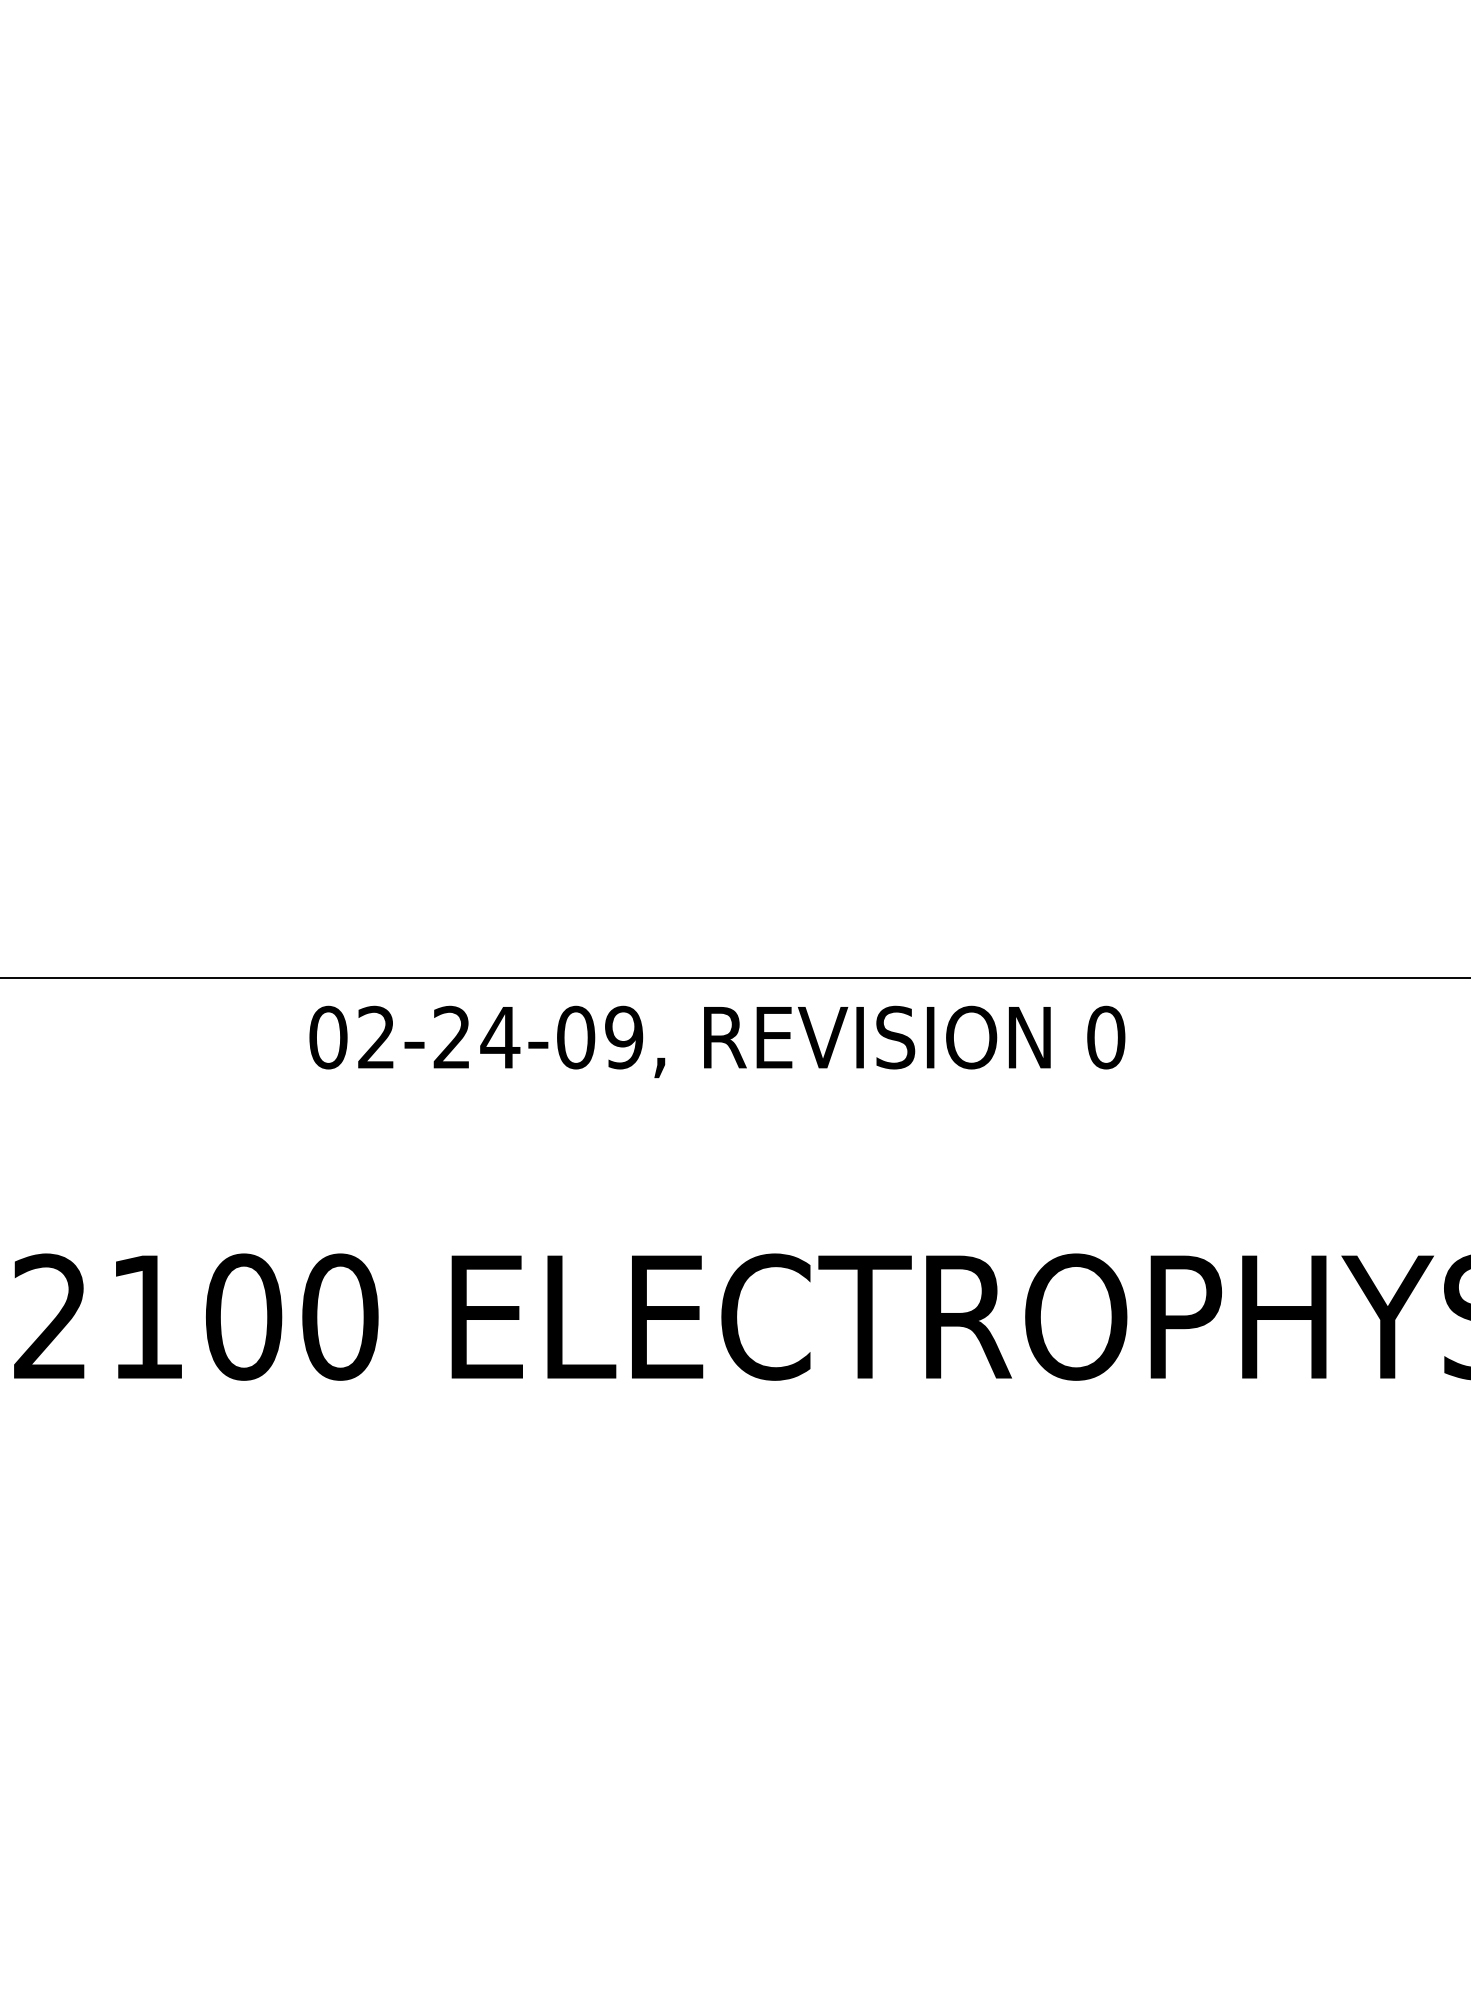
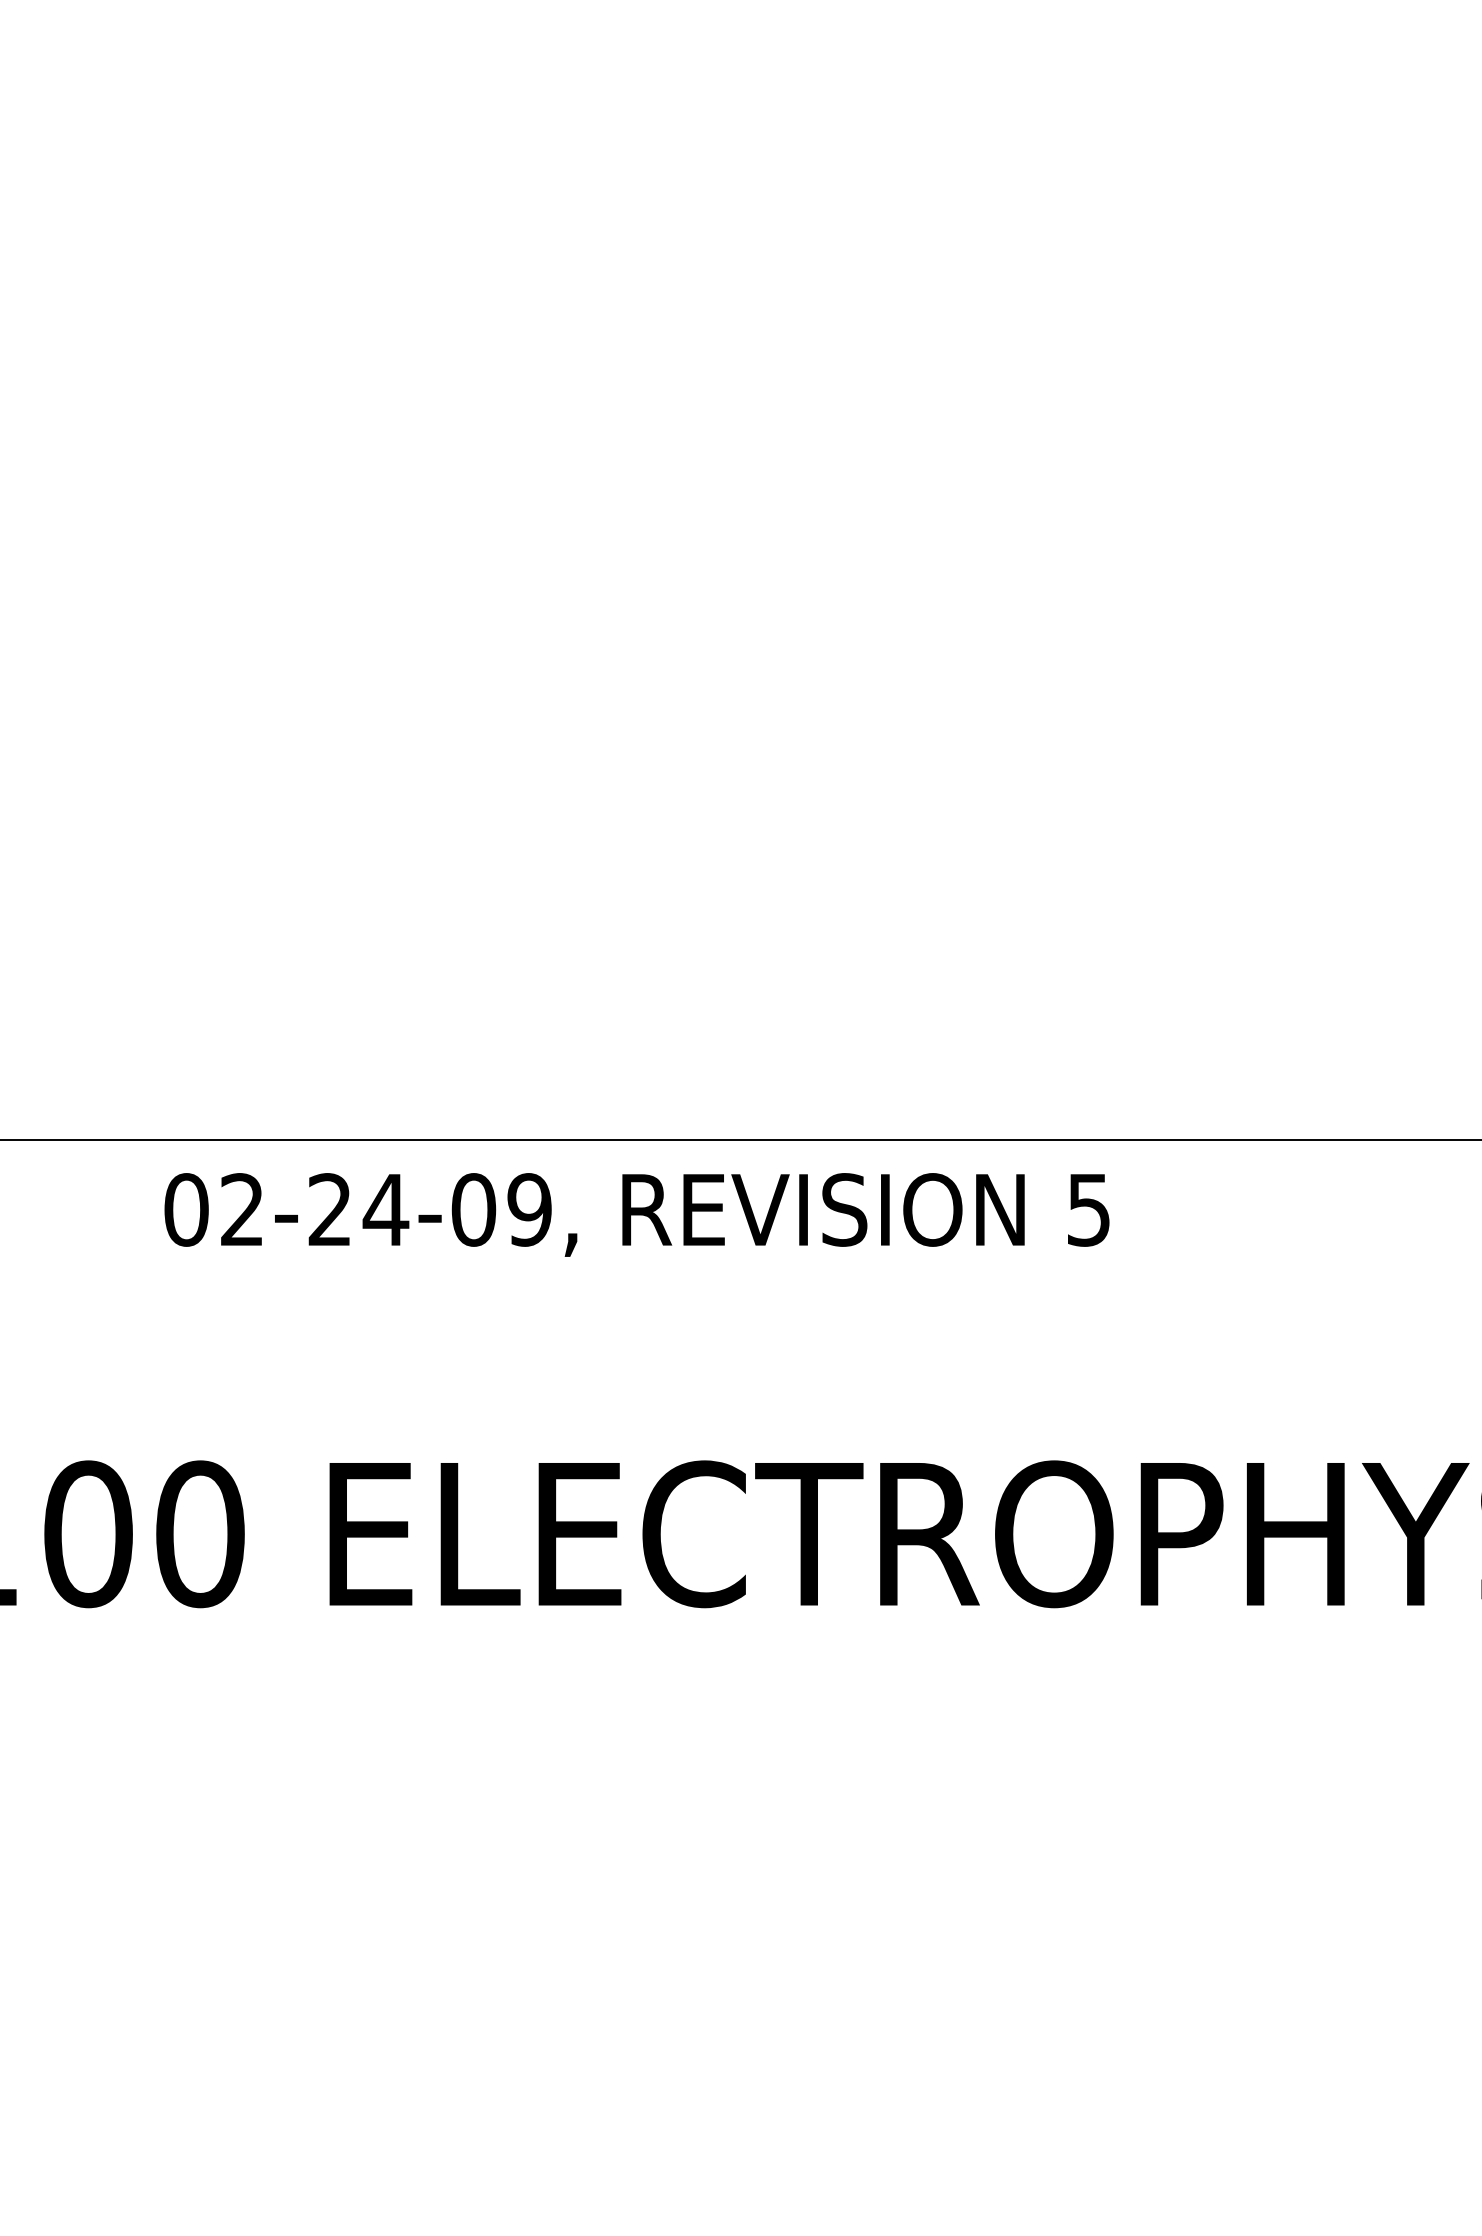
text: (1106, 1037) -> (1089, 1209), 0 -> 5

